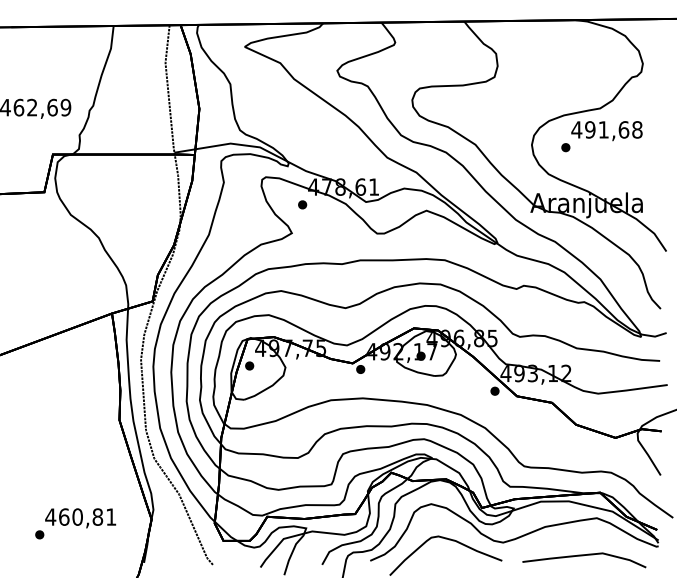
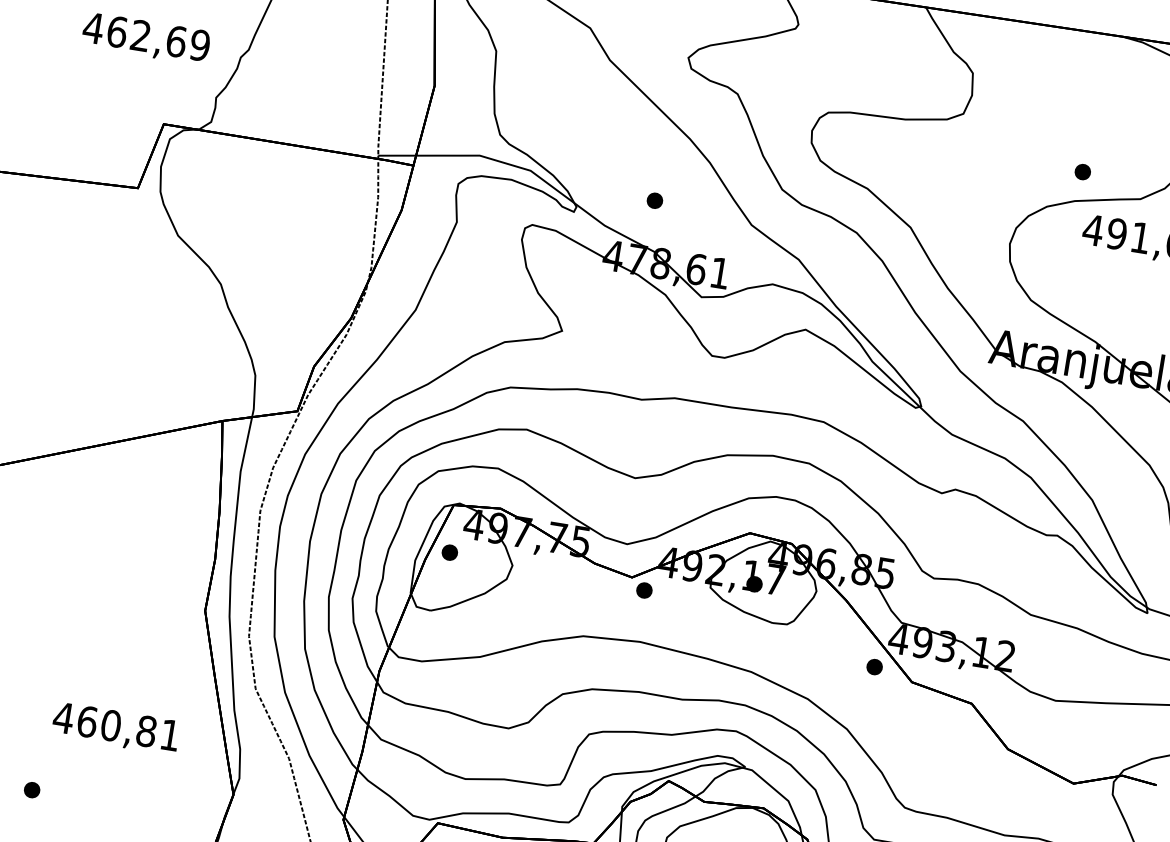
part: (565, 147) -> (1082, 171), moved
part: (302, 204) -> (654, 200), moved
text: (80, 518) -> (115, 728), moved

